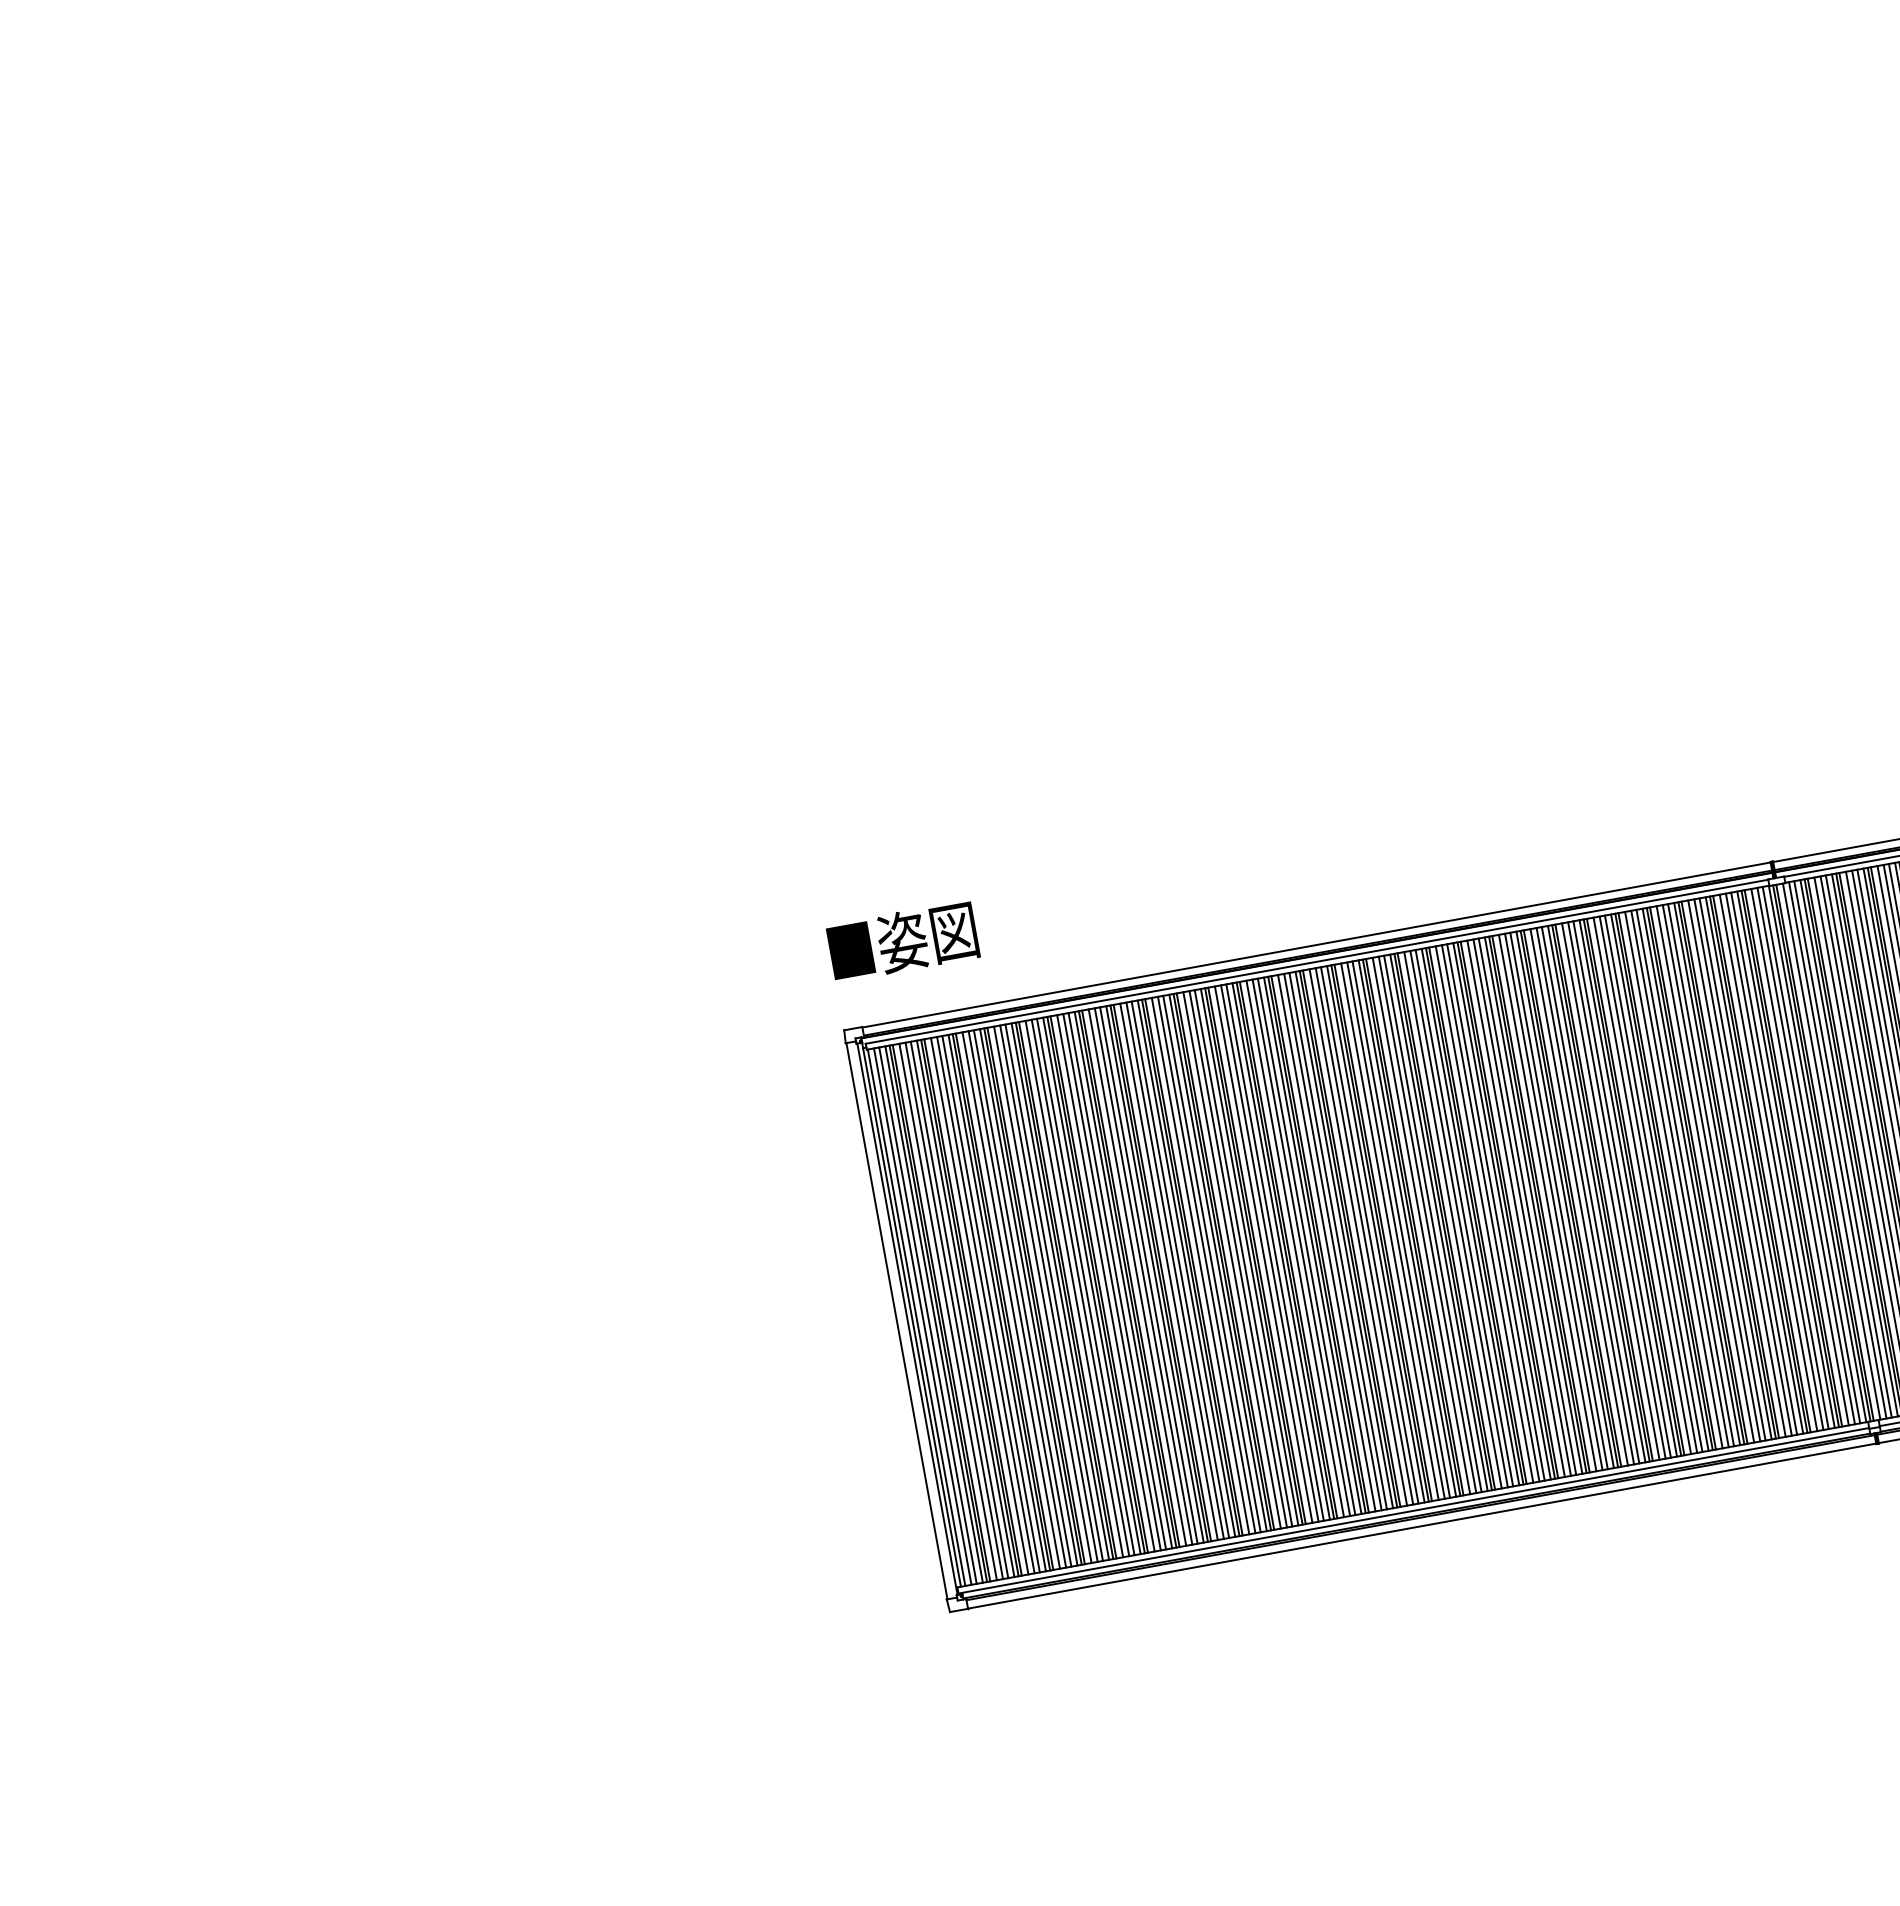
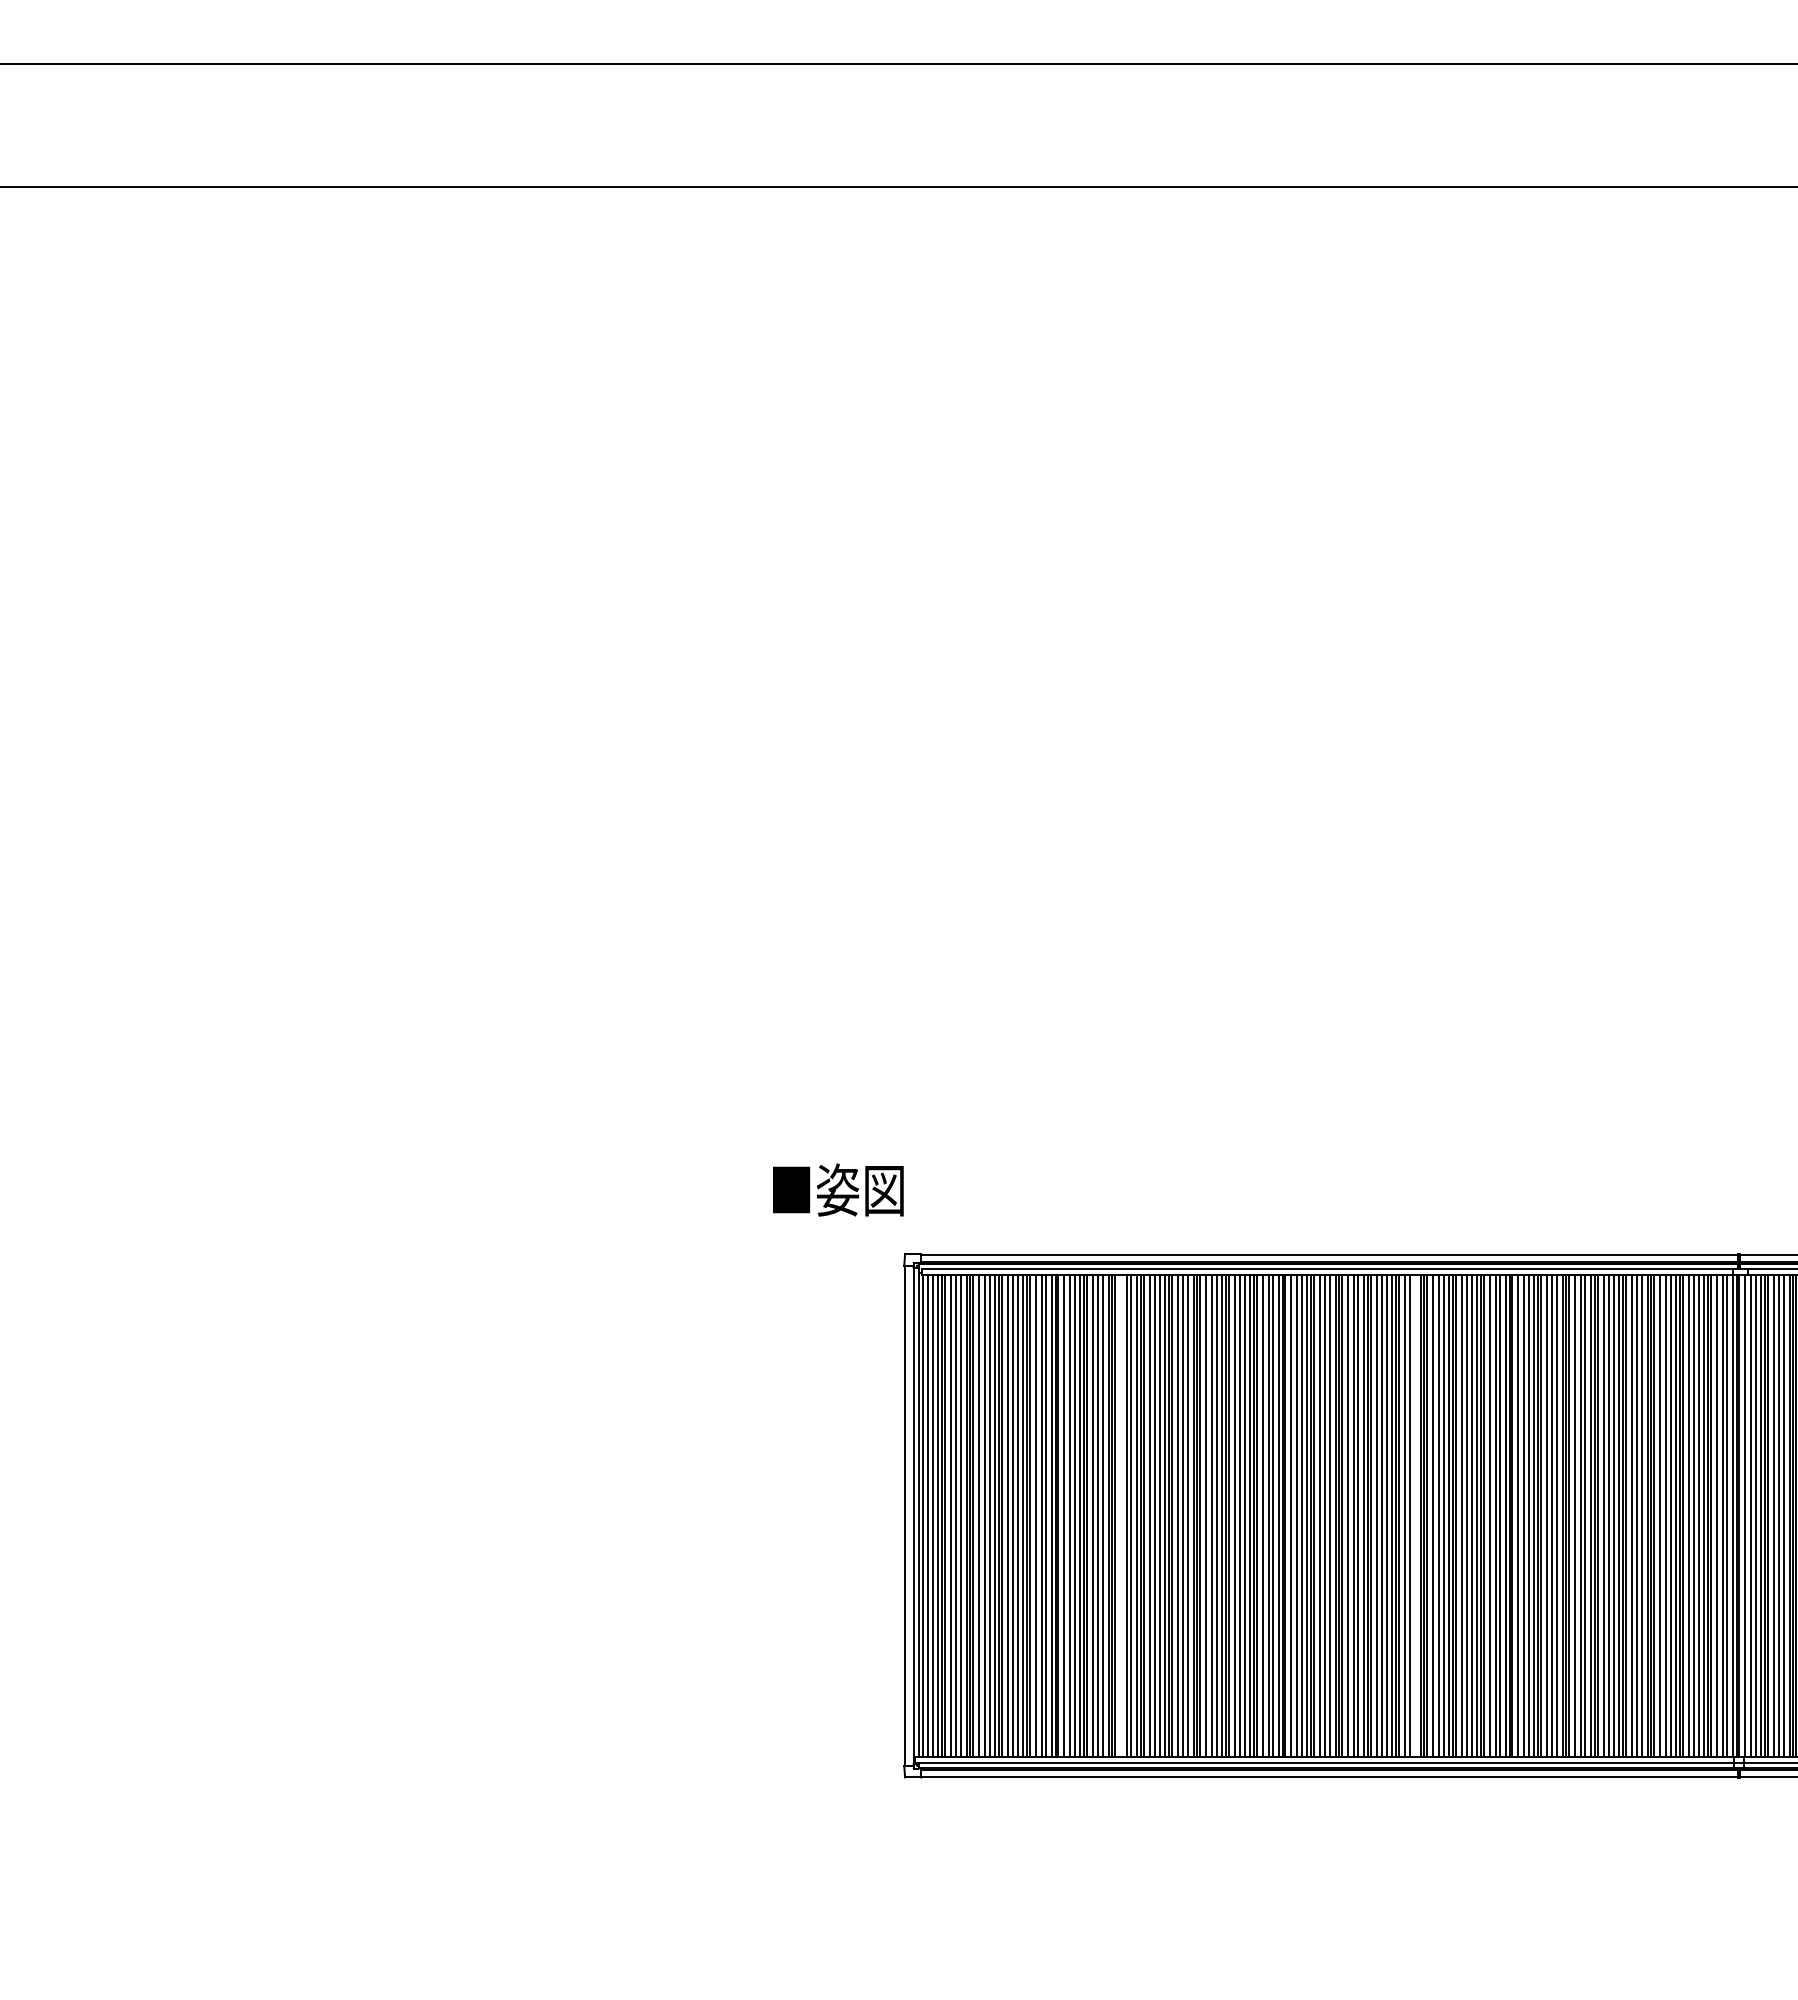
text: (903, 940) -> (838, 1189), moved
line: (1464, 1217) -> (1415, 1515), removed
line: (1137, 1277) -> (1121, 1515), removed

